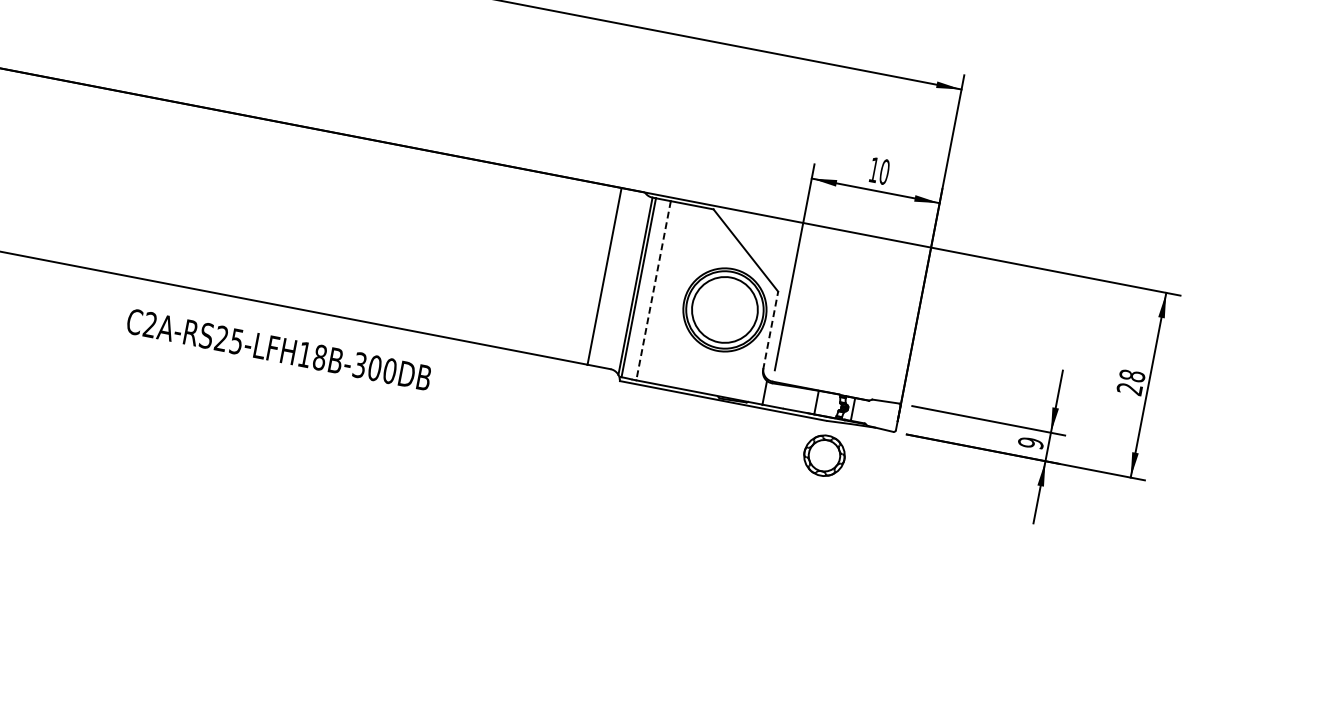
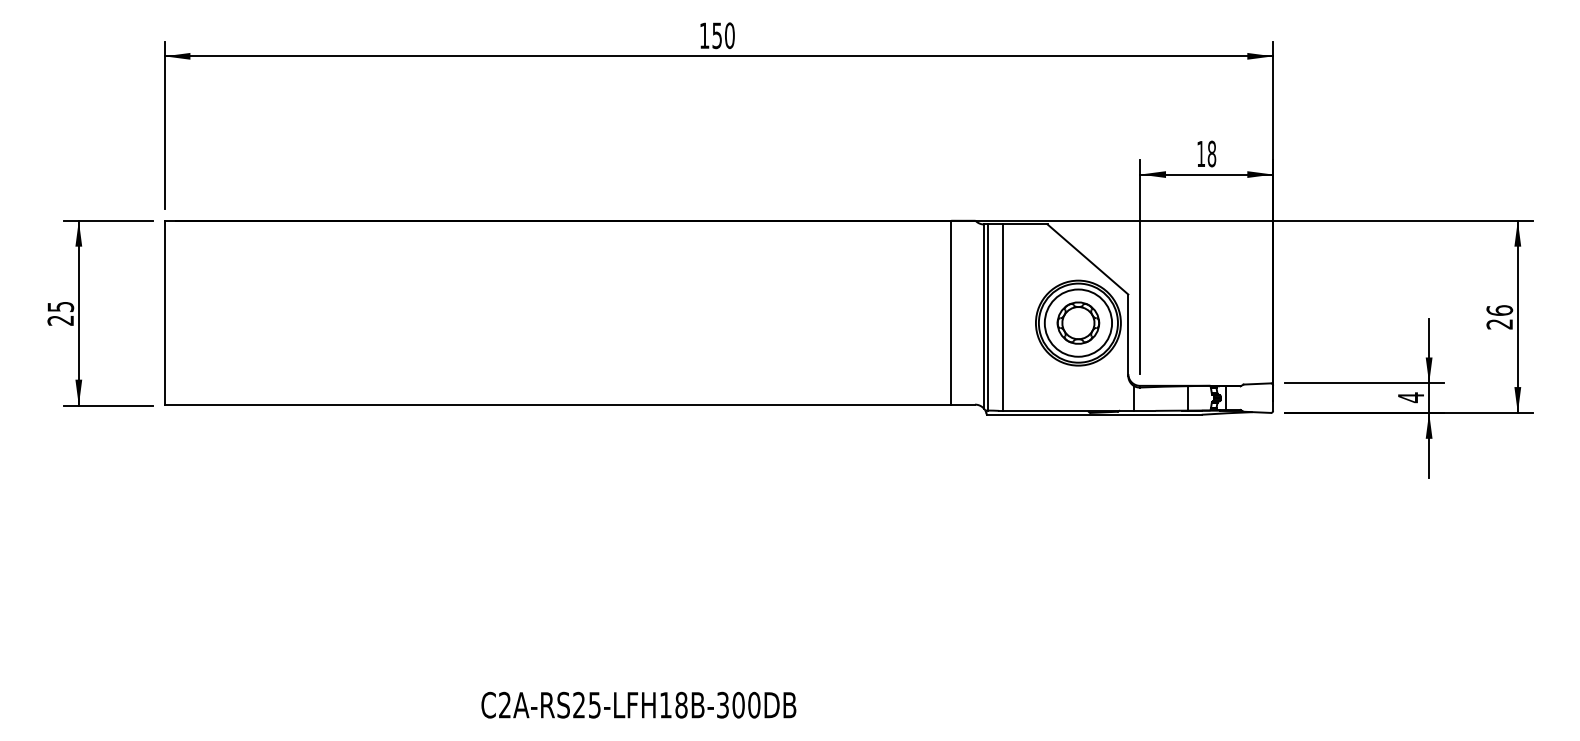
text: (884, 171) -> (1211, 153), 10 -> 18
line: (653, 291) -> (1003, 318), dashed -> solid
line: (770, 331) -> (1128, 335), dashed -> solid
text: (278, 349) -> (638, 704), moved
text: (1132, 375) -> (1499, 310), 28 -> 26
text: (1030, 442) -> (1410, 397), 9 -> 4
part: (824, 455) -> (1078, 322), moved

